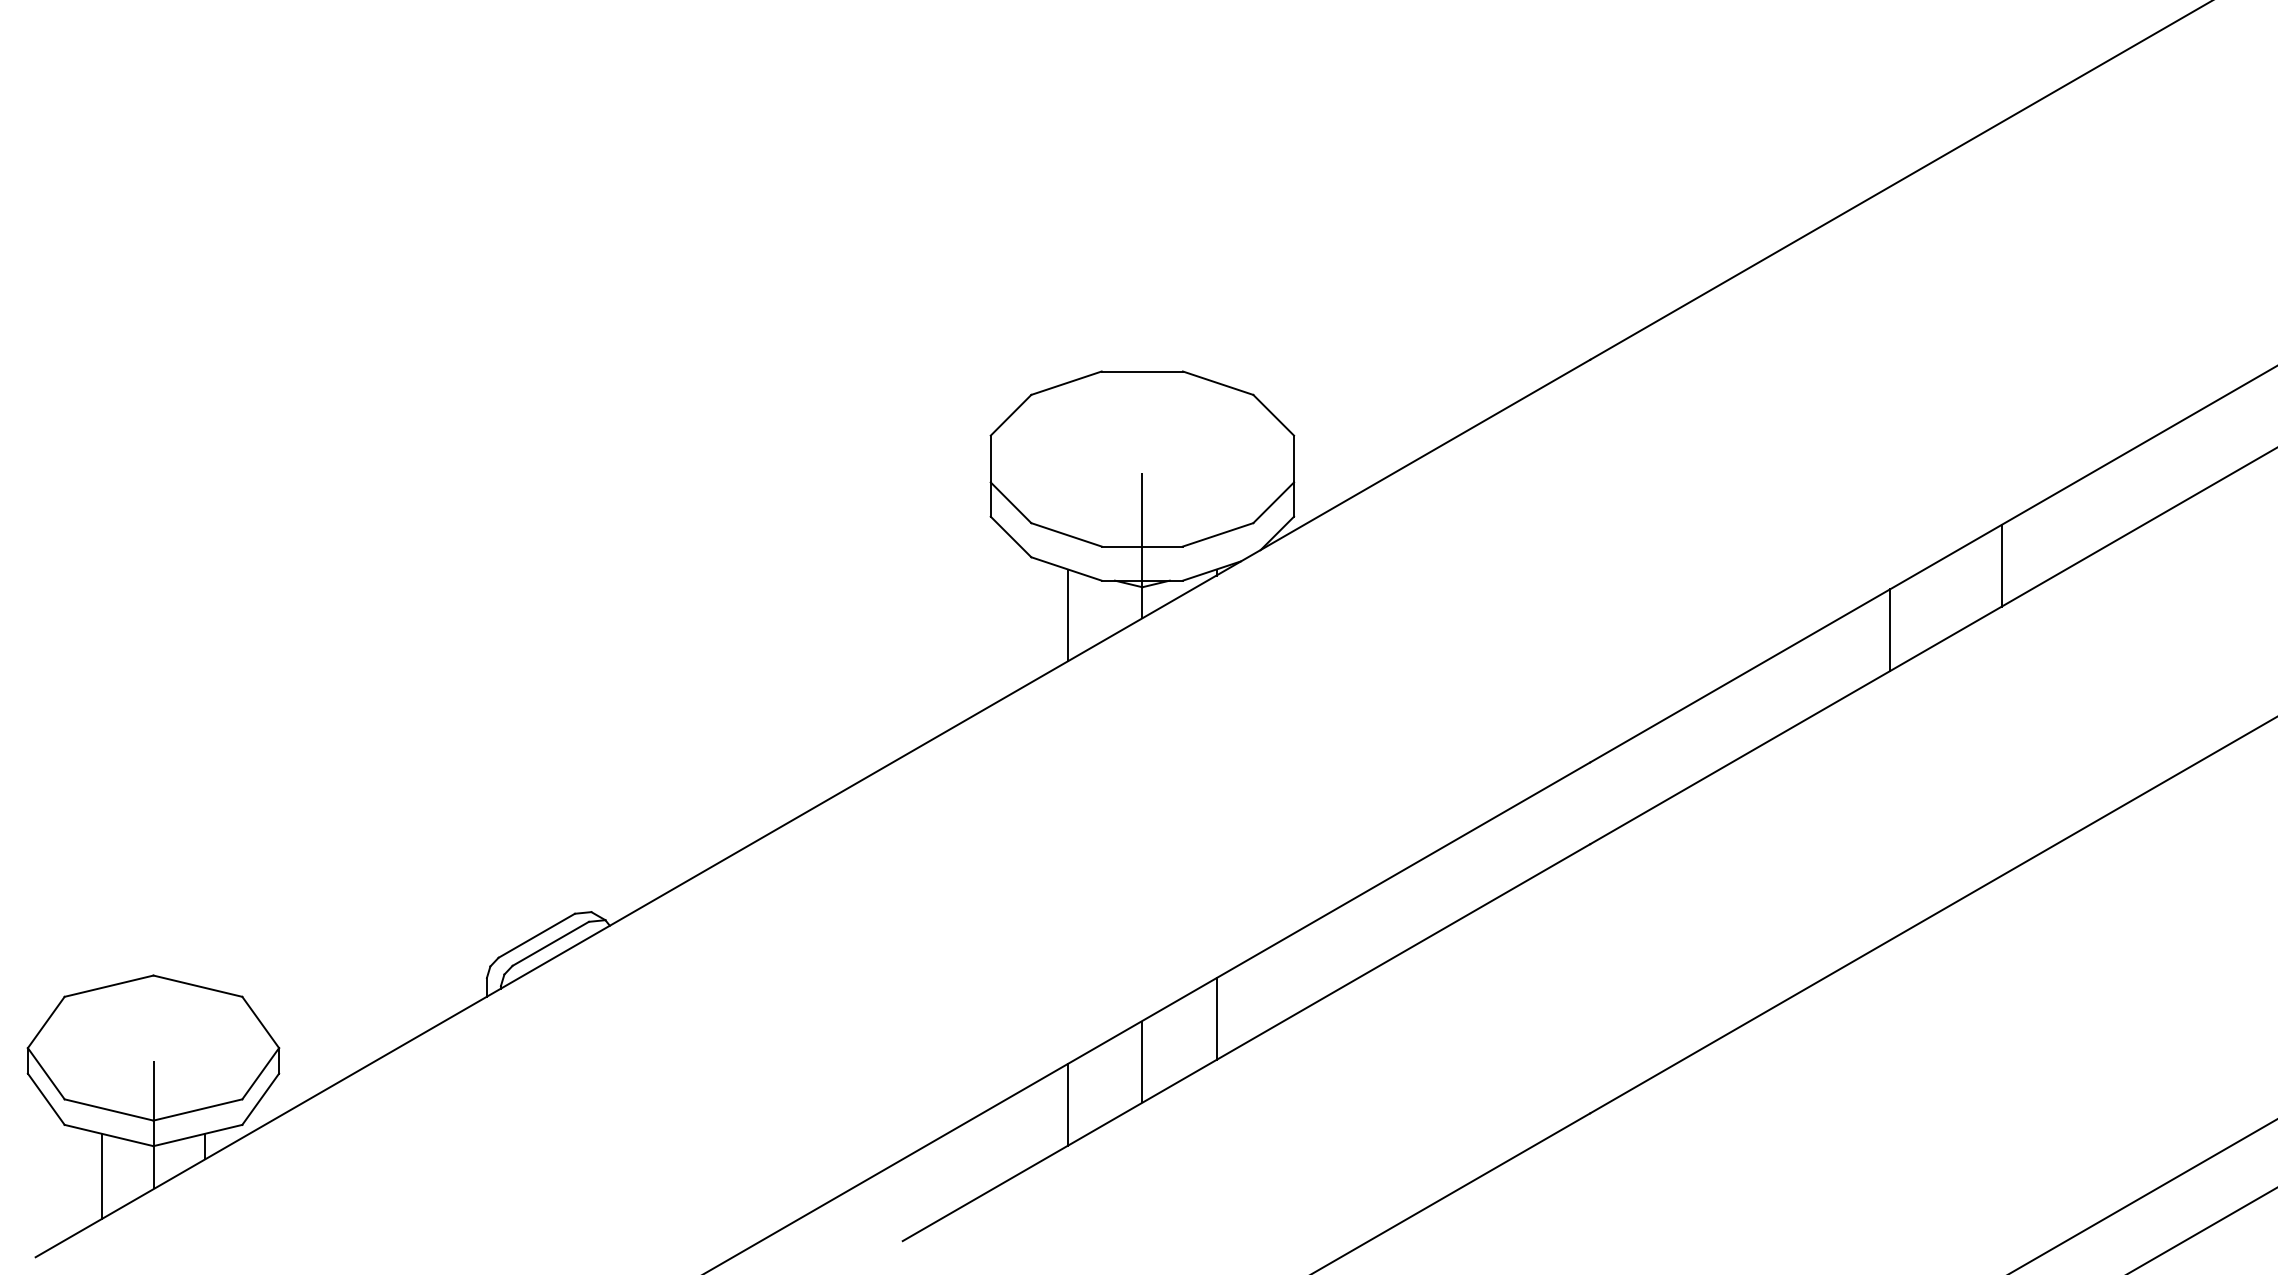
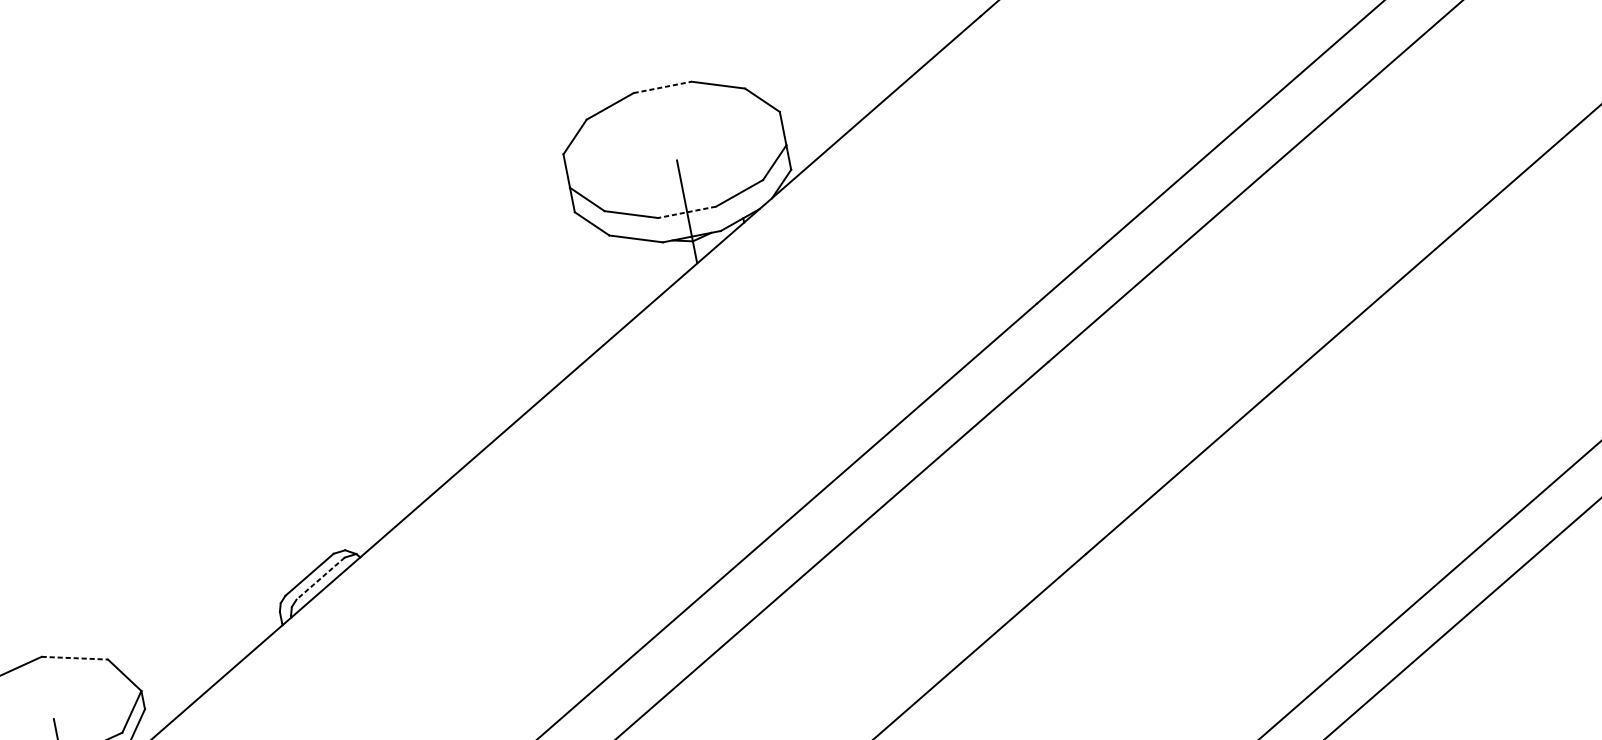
line: (1142, 371) -> (662, 87), solid -> dashed
line: (1142, 546) -> (687, 212), solid -> dashed
line: (2002, 565) -> (1303, 105), removed
line: (1068, 615) -> (644, 271), removed
line: (1890, 630) -> (1232, 167), removed
line: (550, 944) -> (320, 579), solid -> dashed
line: (197, 986) -> (74, 658), solid -> dashed
line: (1216, 1018) -> (806, 538), removed
line: (1142, 1061) -> (759, 579), removed
line: (1068, 1104) -> (712, 620), removed

